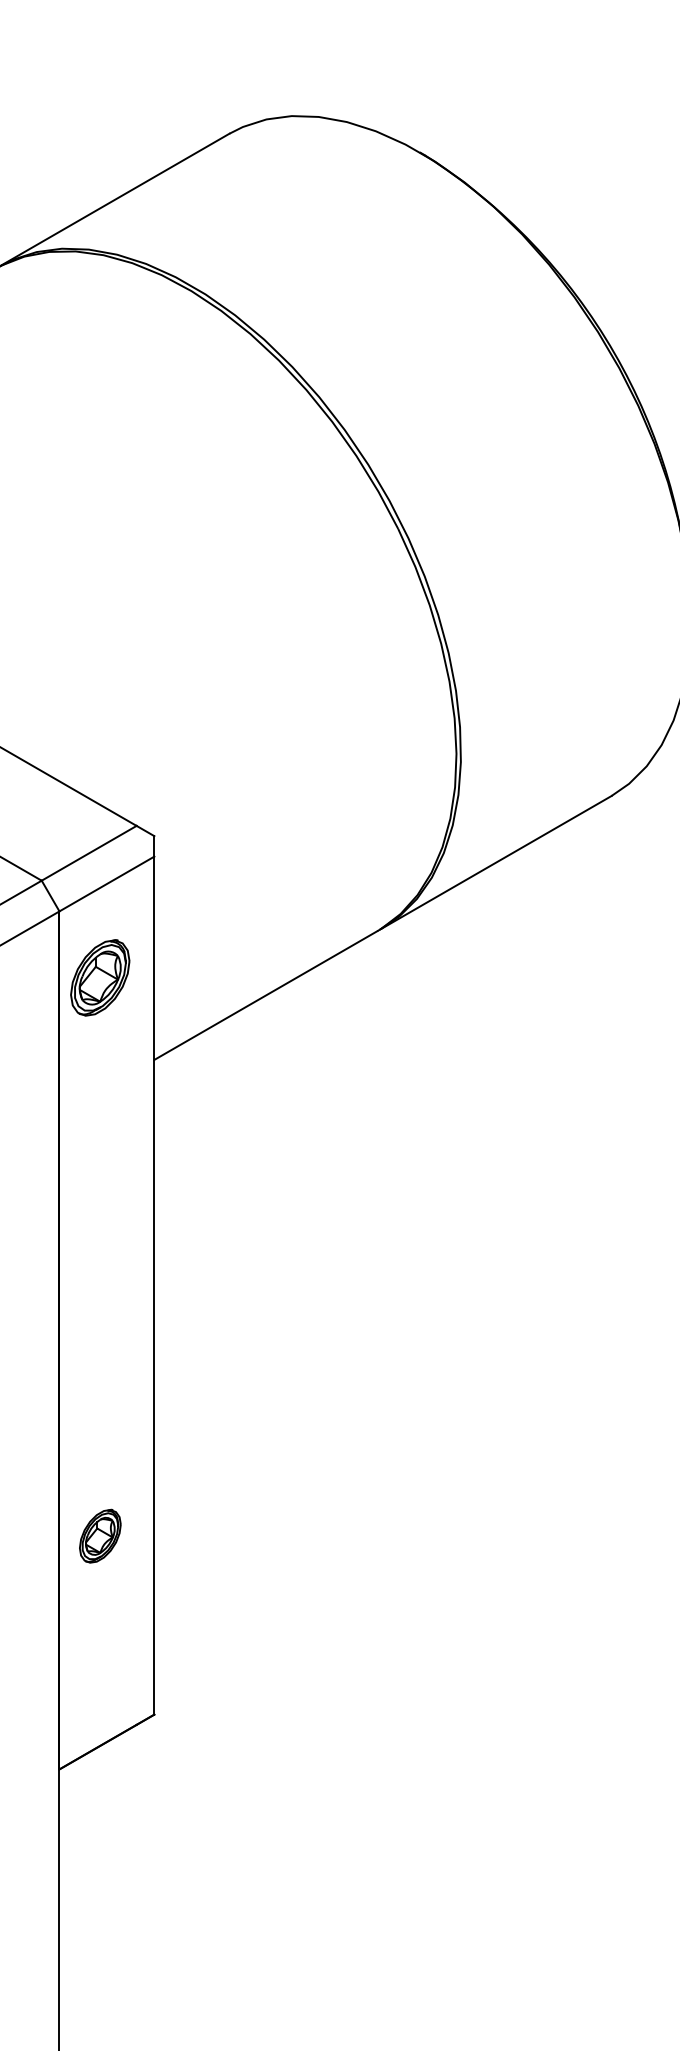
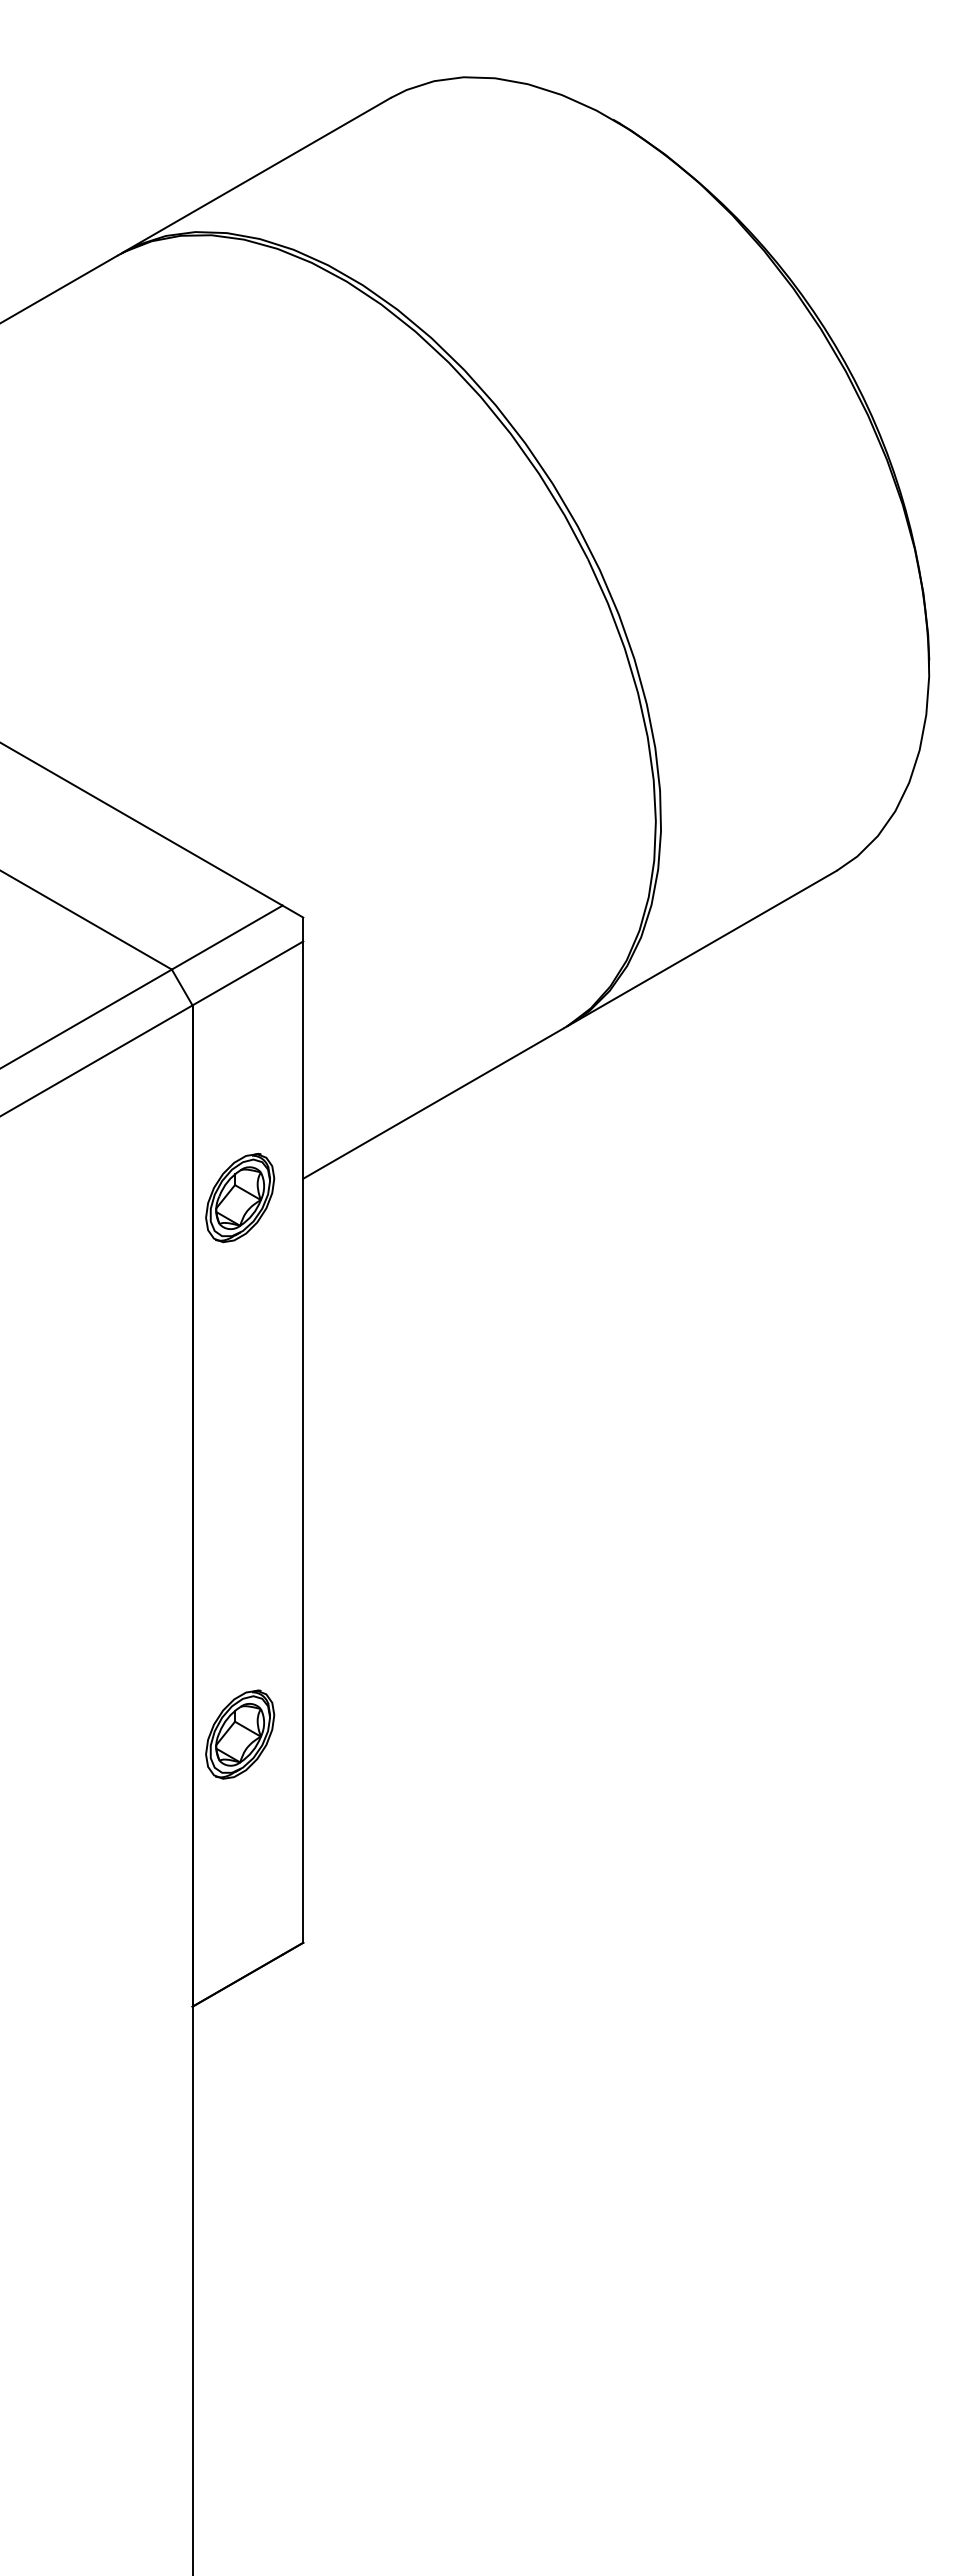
part: (100, 977) -> (240, 1197), moved
part: (100, 1536) -> (240, 1734), size x1.43

